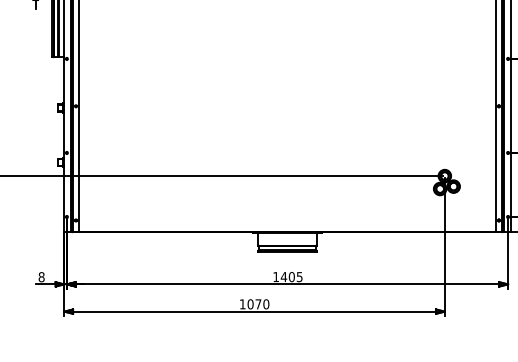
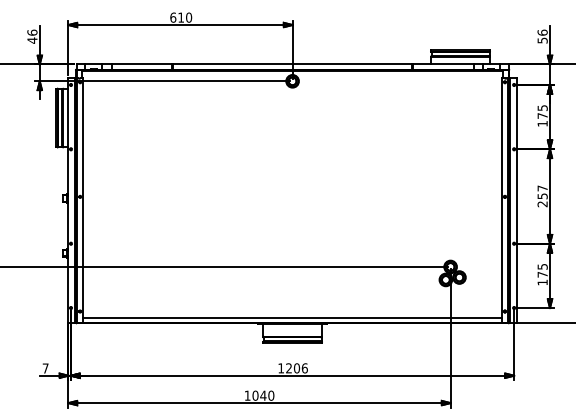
line: (287, 226) -> (292, 317), added
text: (41, 277) -> (45, 368), 8 -> 7
text: (291, 277) -> (296, 368), 1405 -> 1206
text: (258, 304) -> (263, 395), 1070 -> 1040

